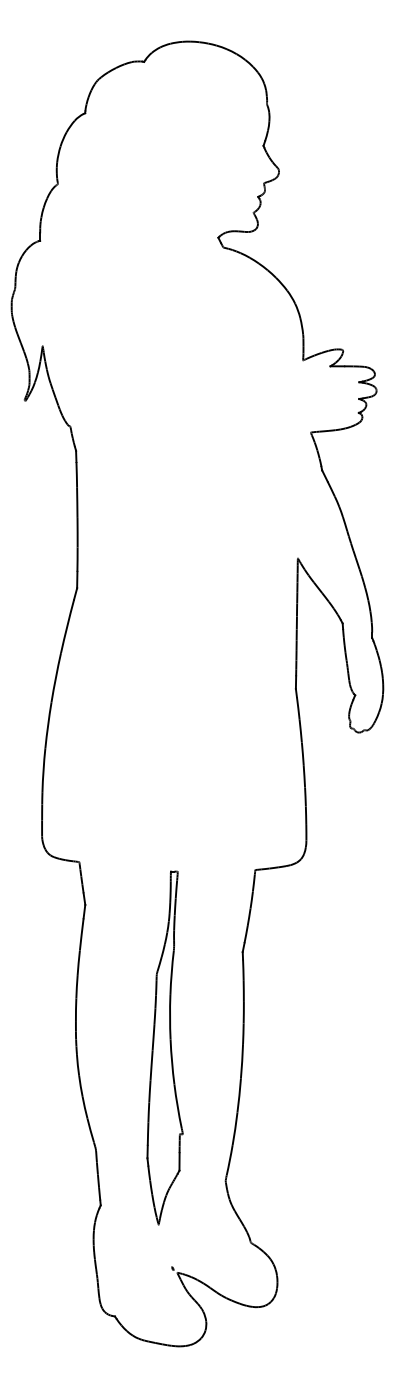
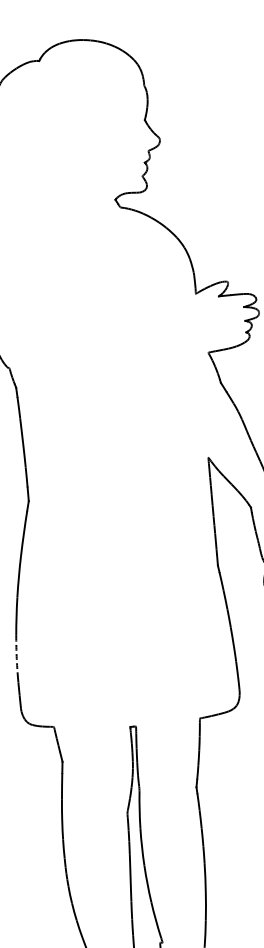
arc: (43, 770) -> (16, 654), solid -> dashed

